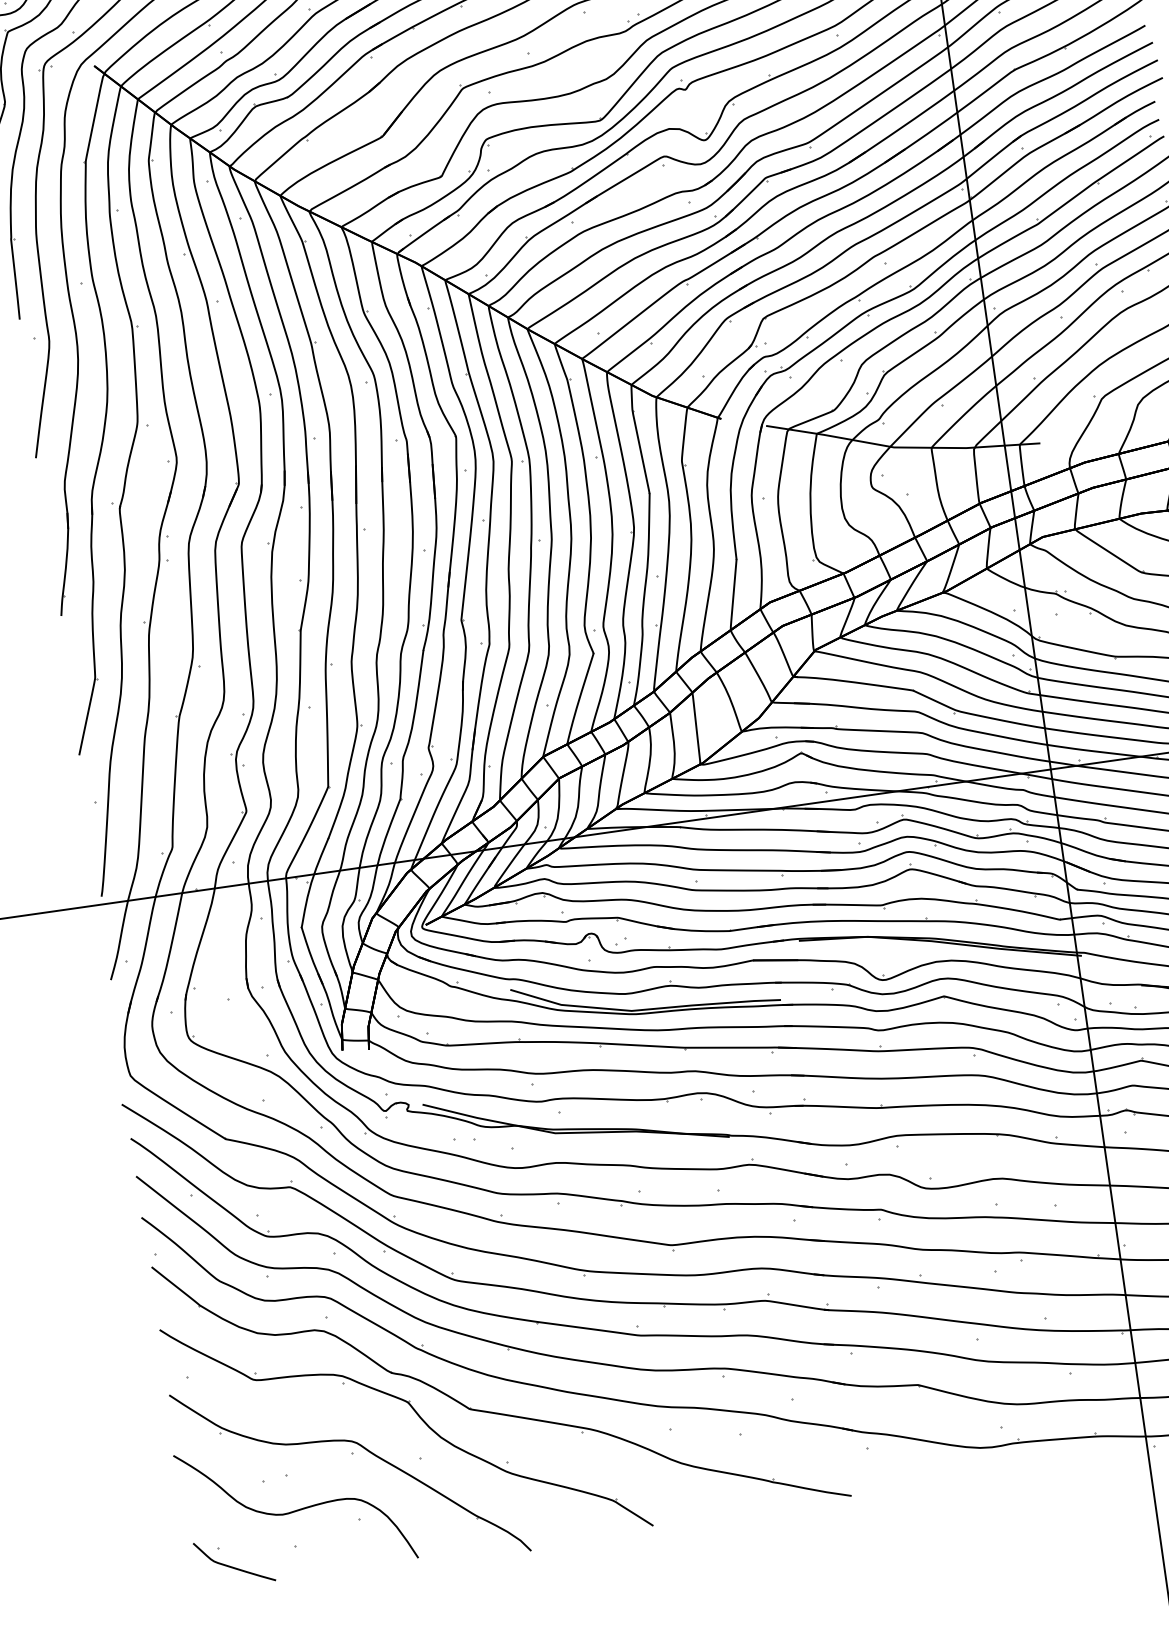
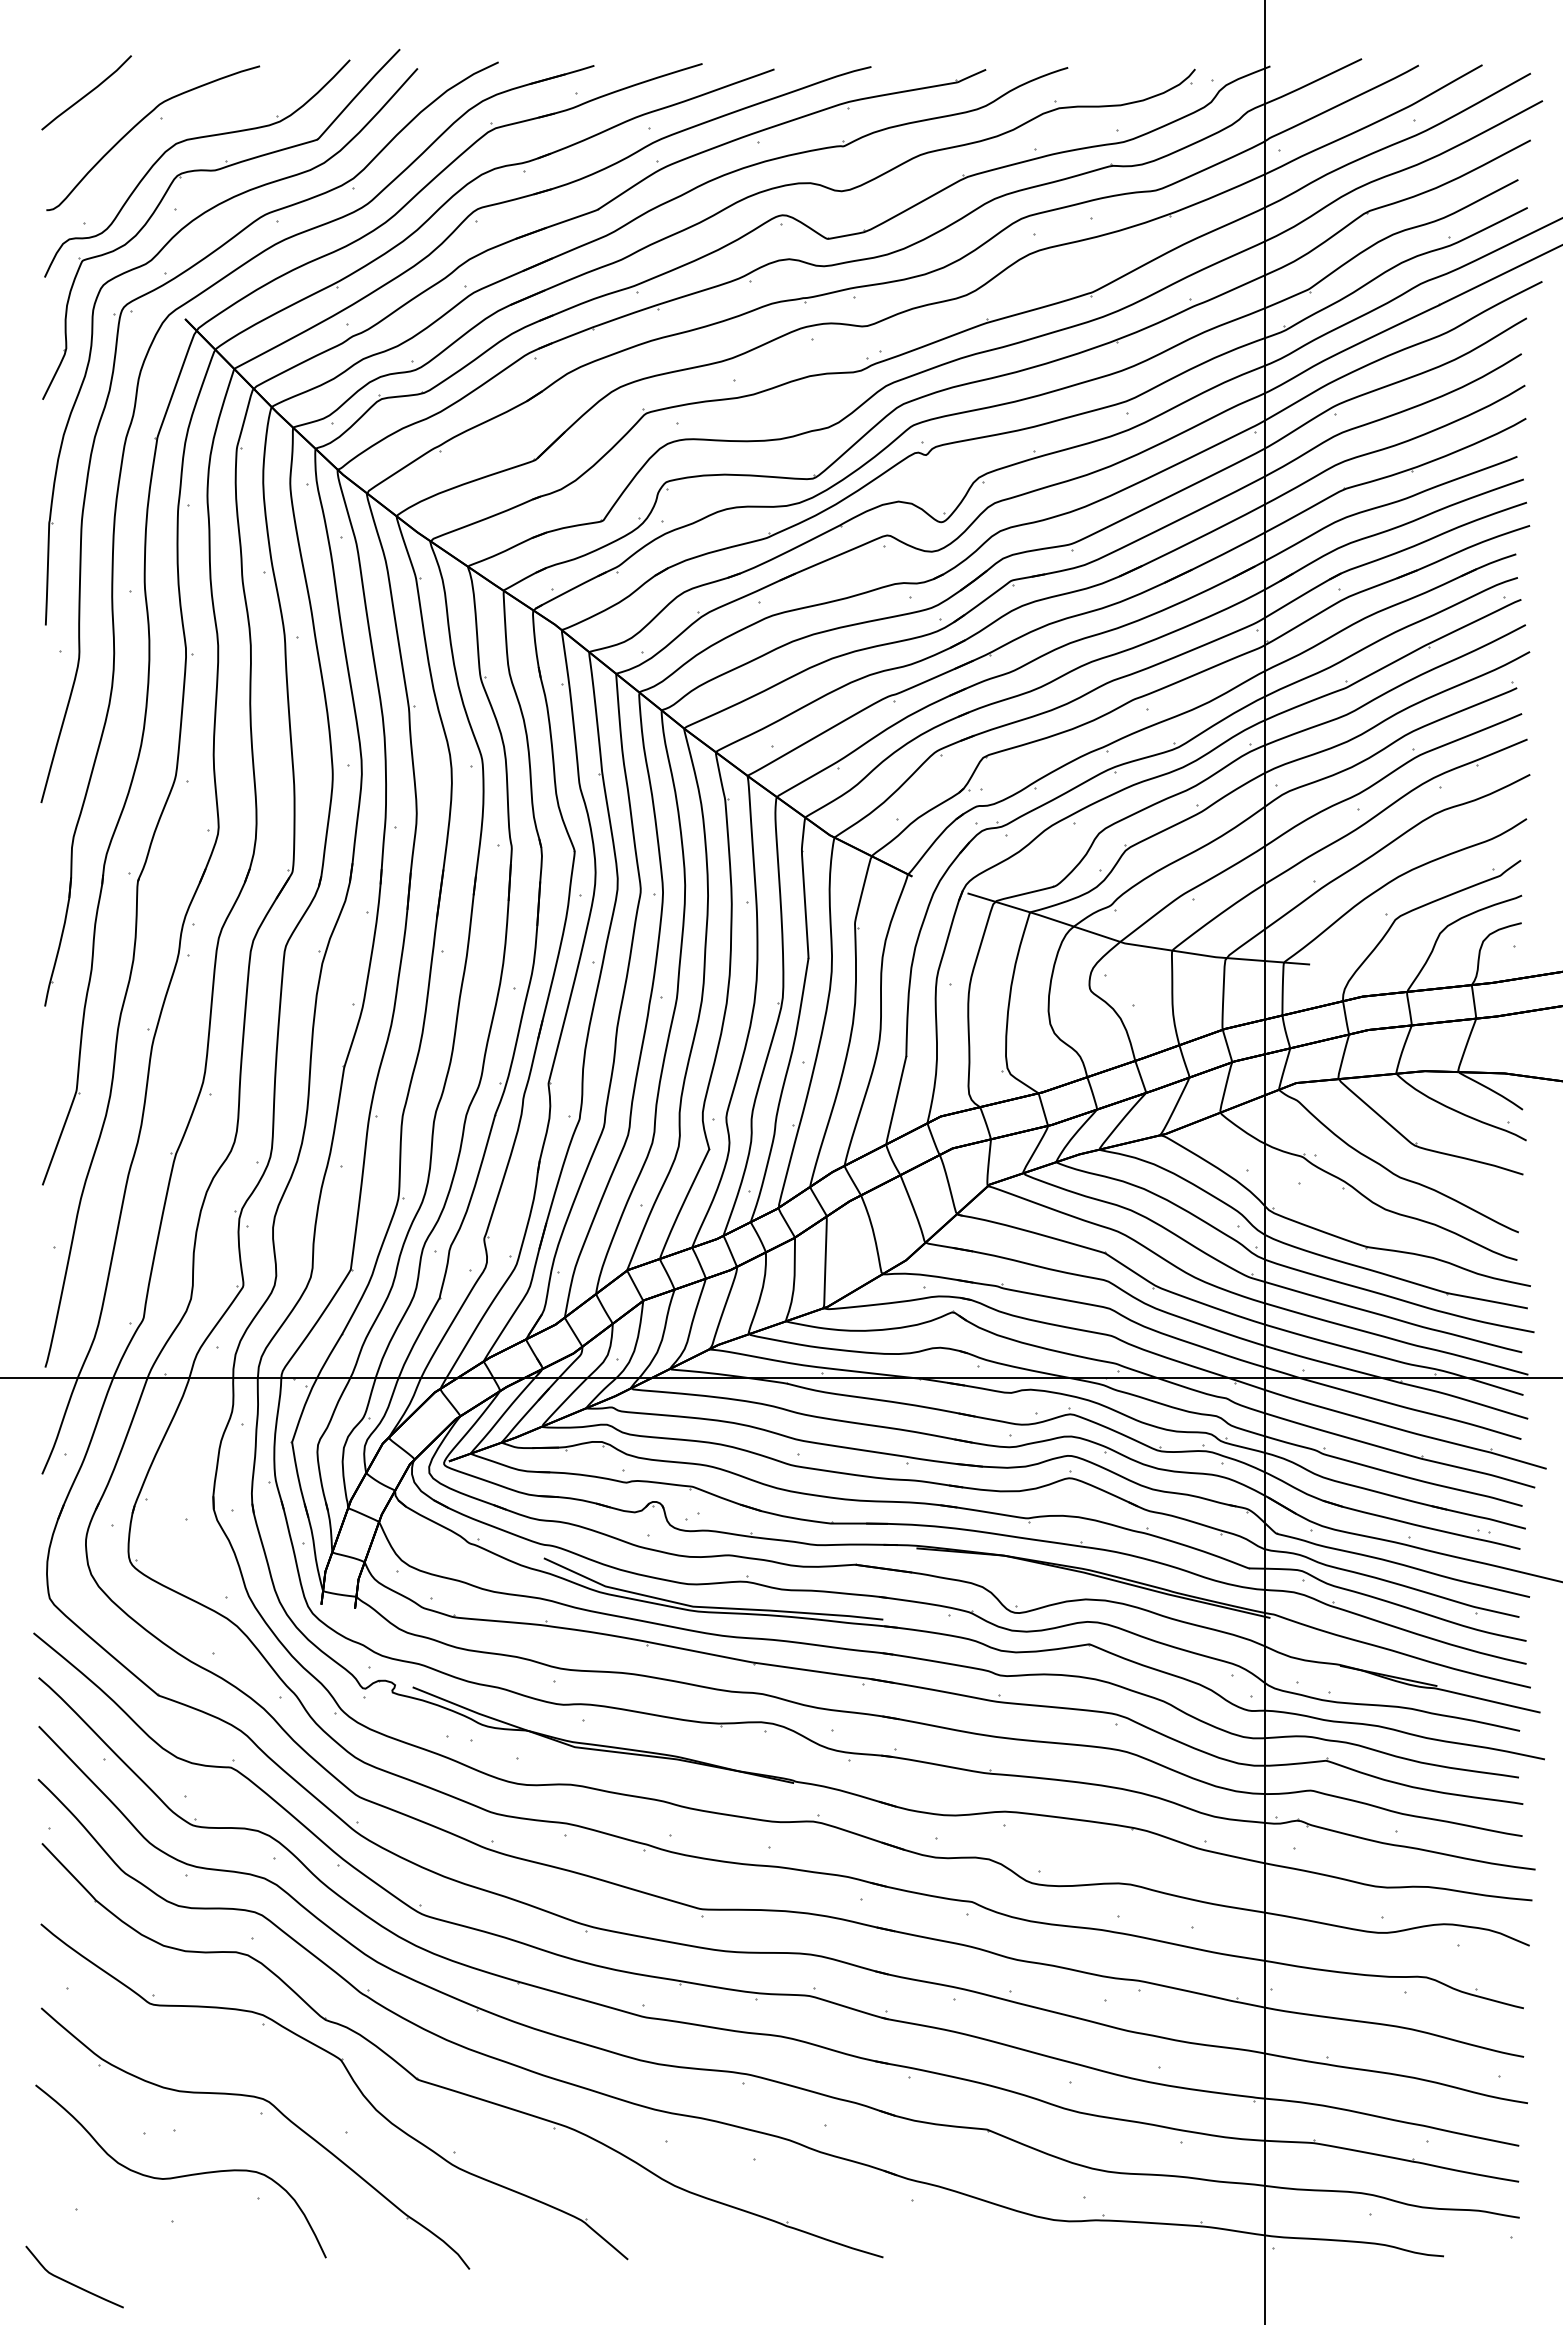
curve: (232, 1566) -> (71, 2282), moved

